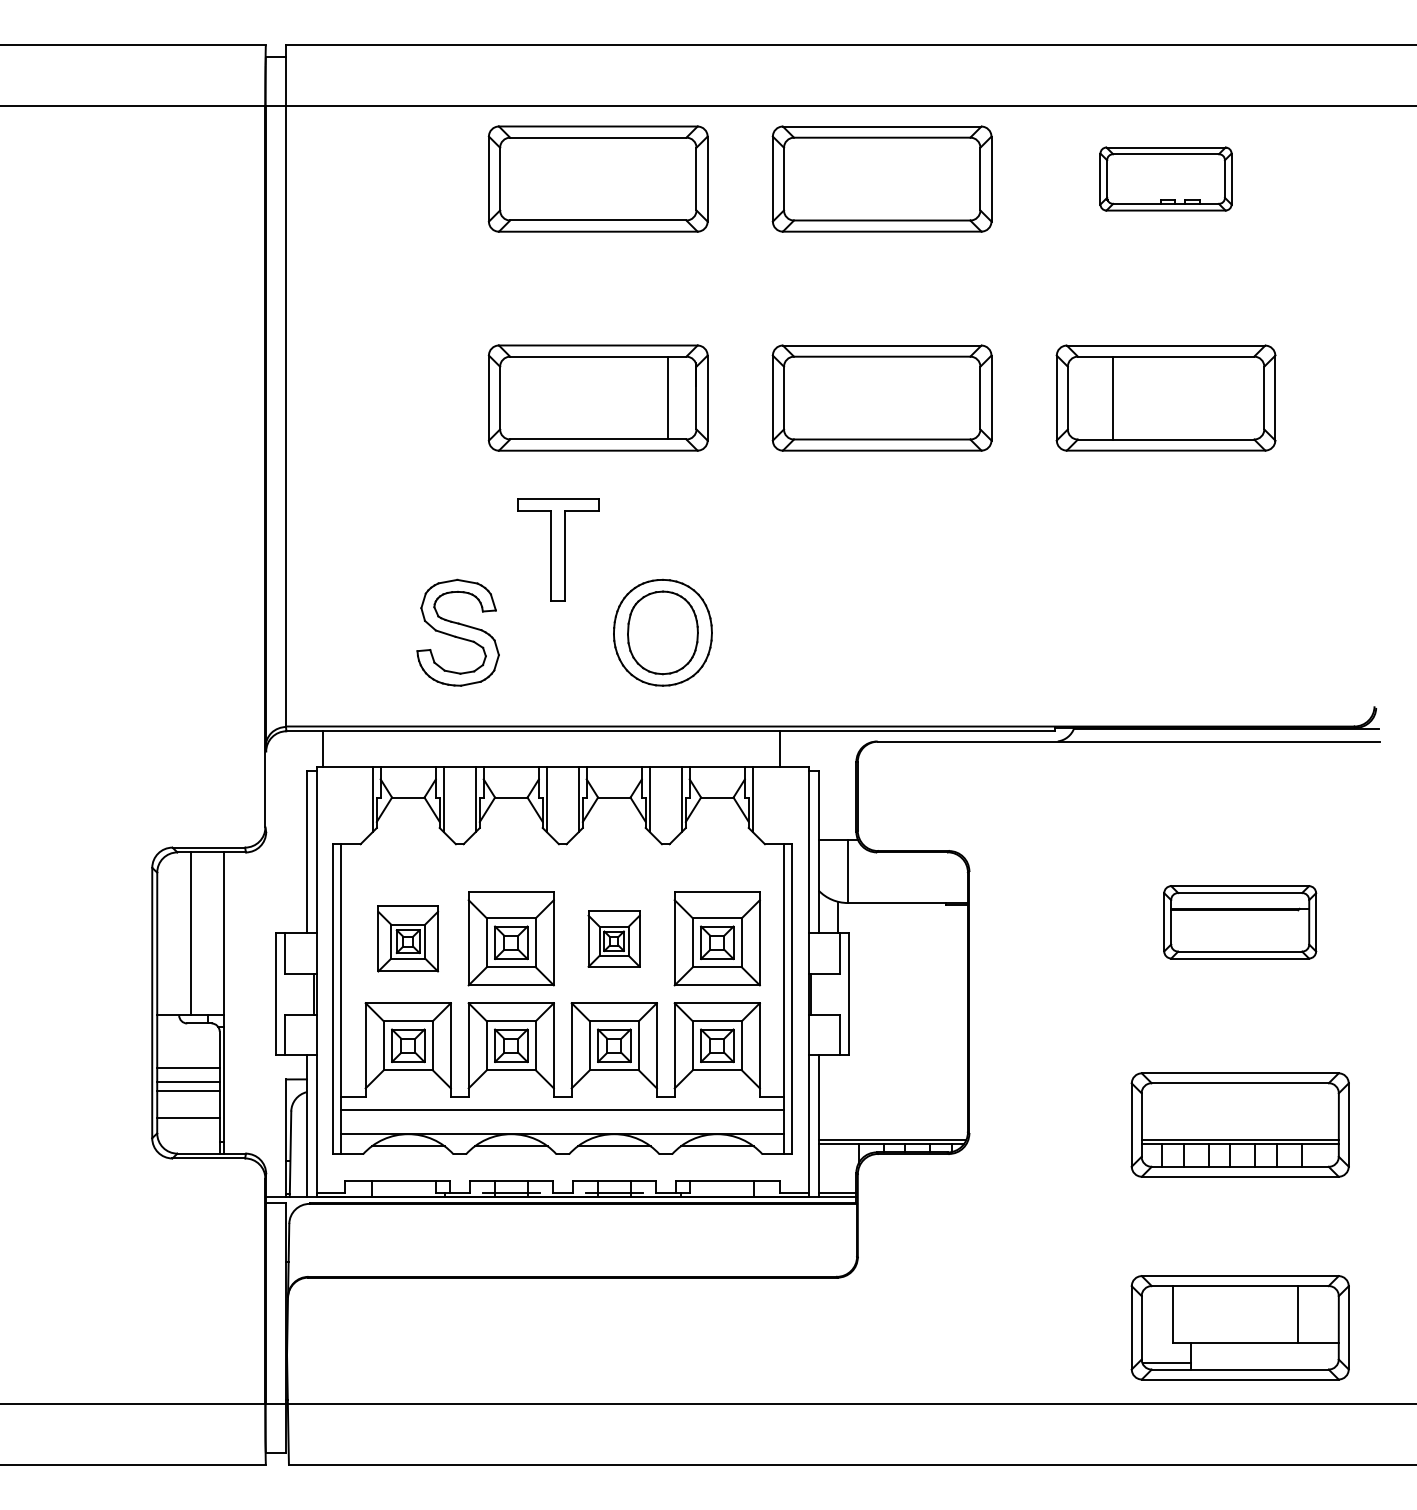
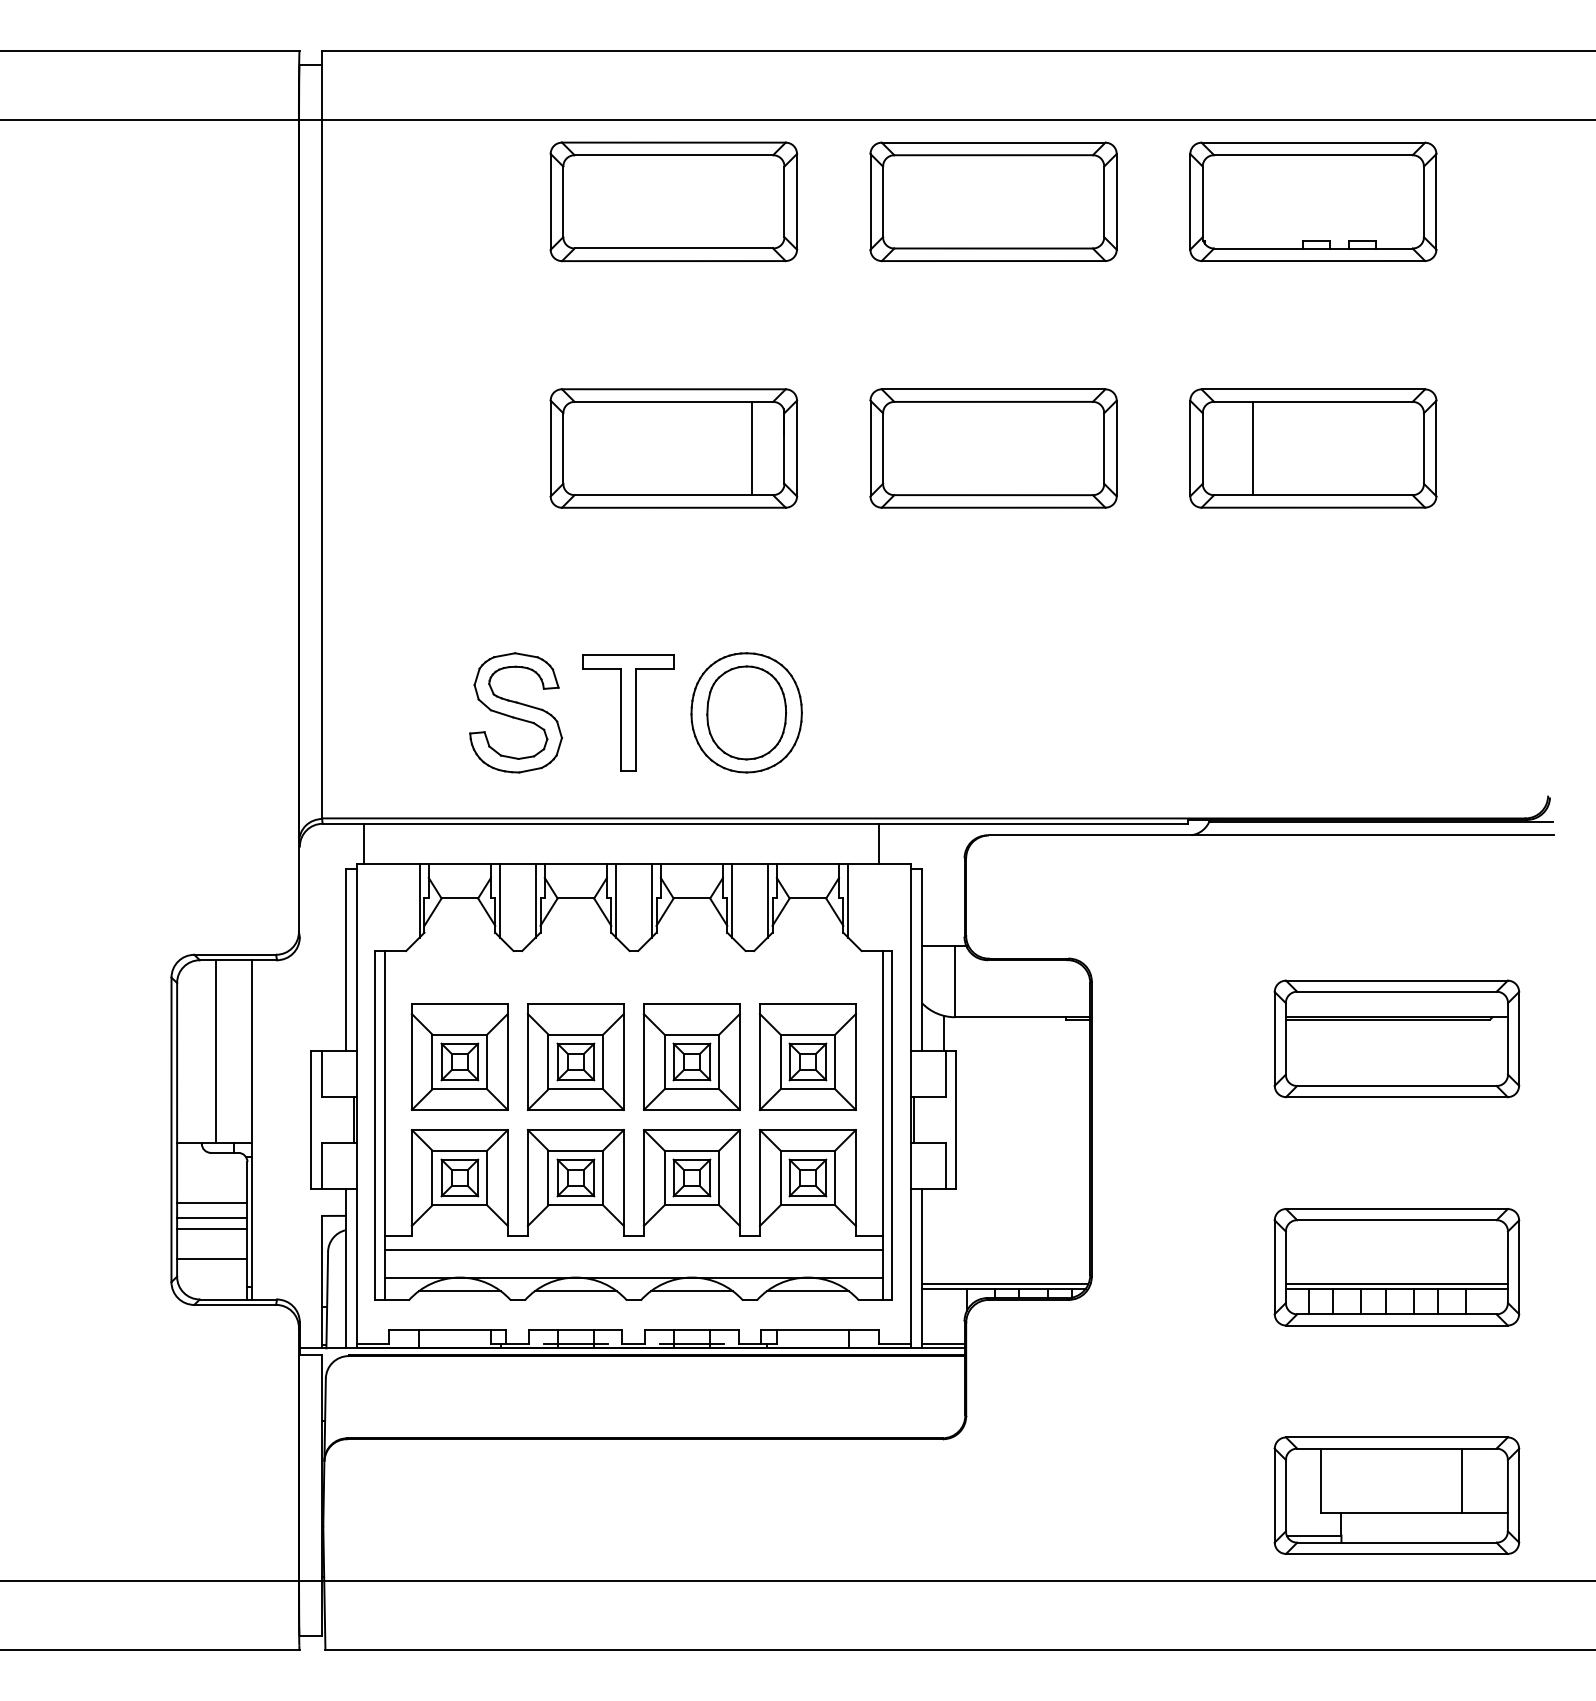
part: (1165, 178) -> (1312, 201), size x1.67
part: (558, 549) -> (629, 712), moved
part: (1239, 922) -> (1396, 1039), size x1.43
part: (407, 938) -> (458, 1057), size x1.43
part: (613, 938) -> (691, 1057), size x1.67

